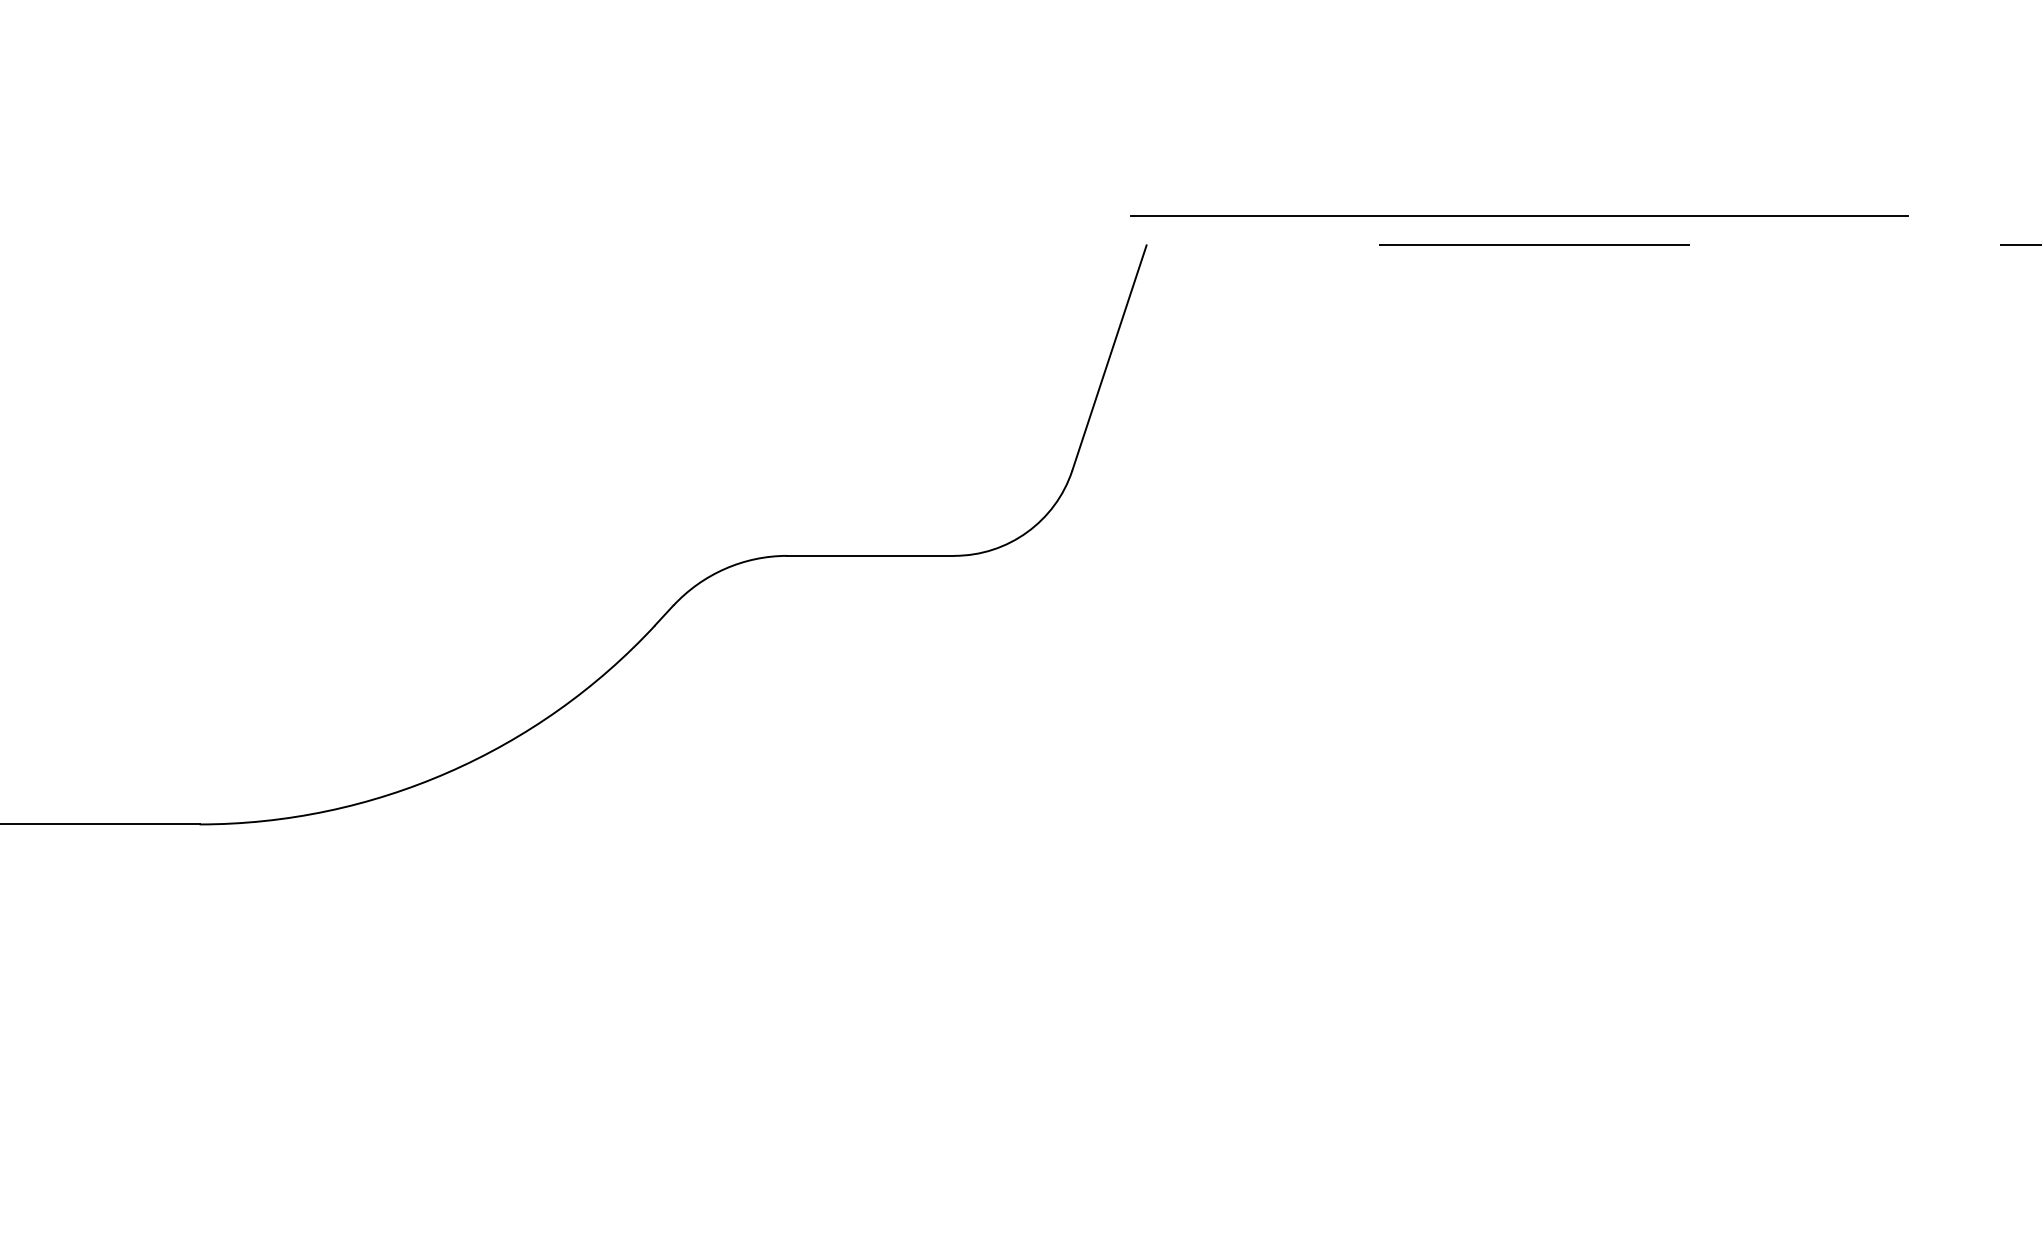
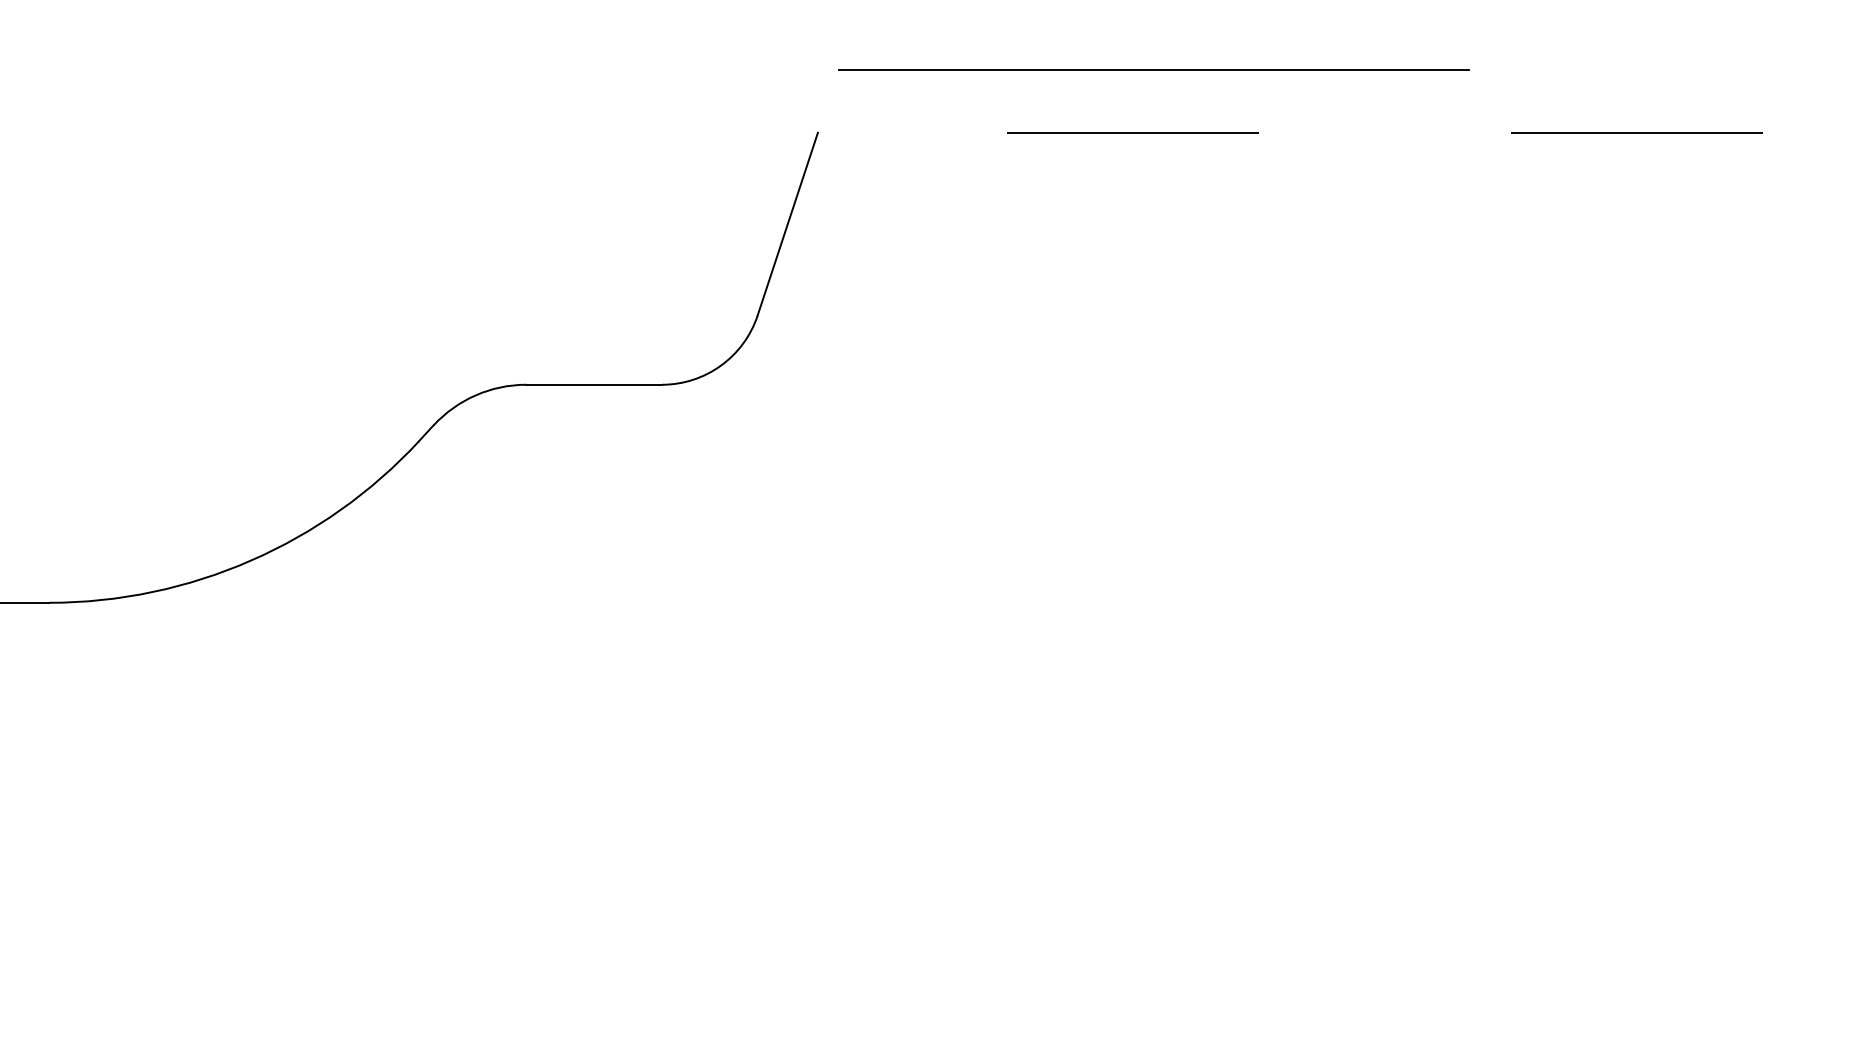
line: (1519, 215) -> (1153, 69), moved

